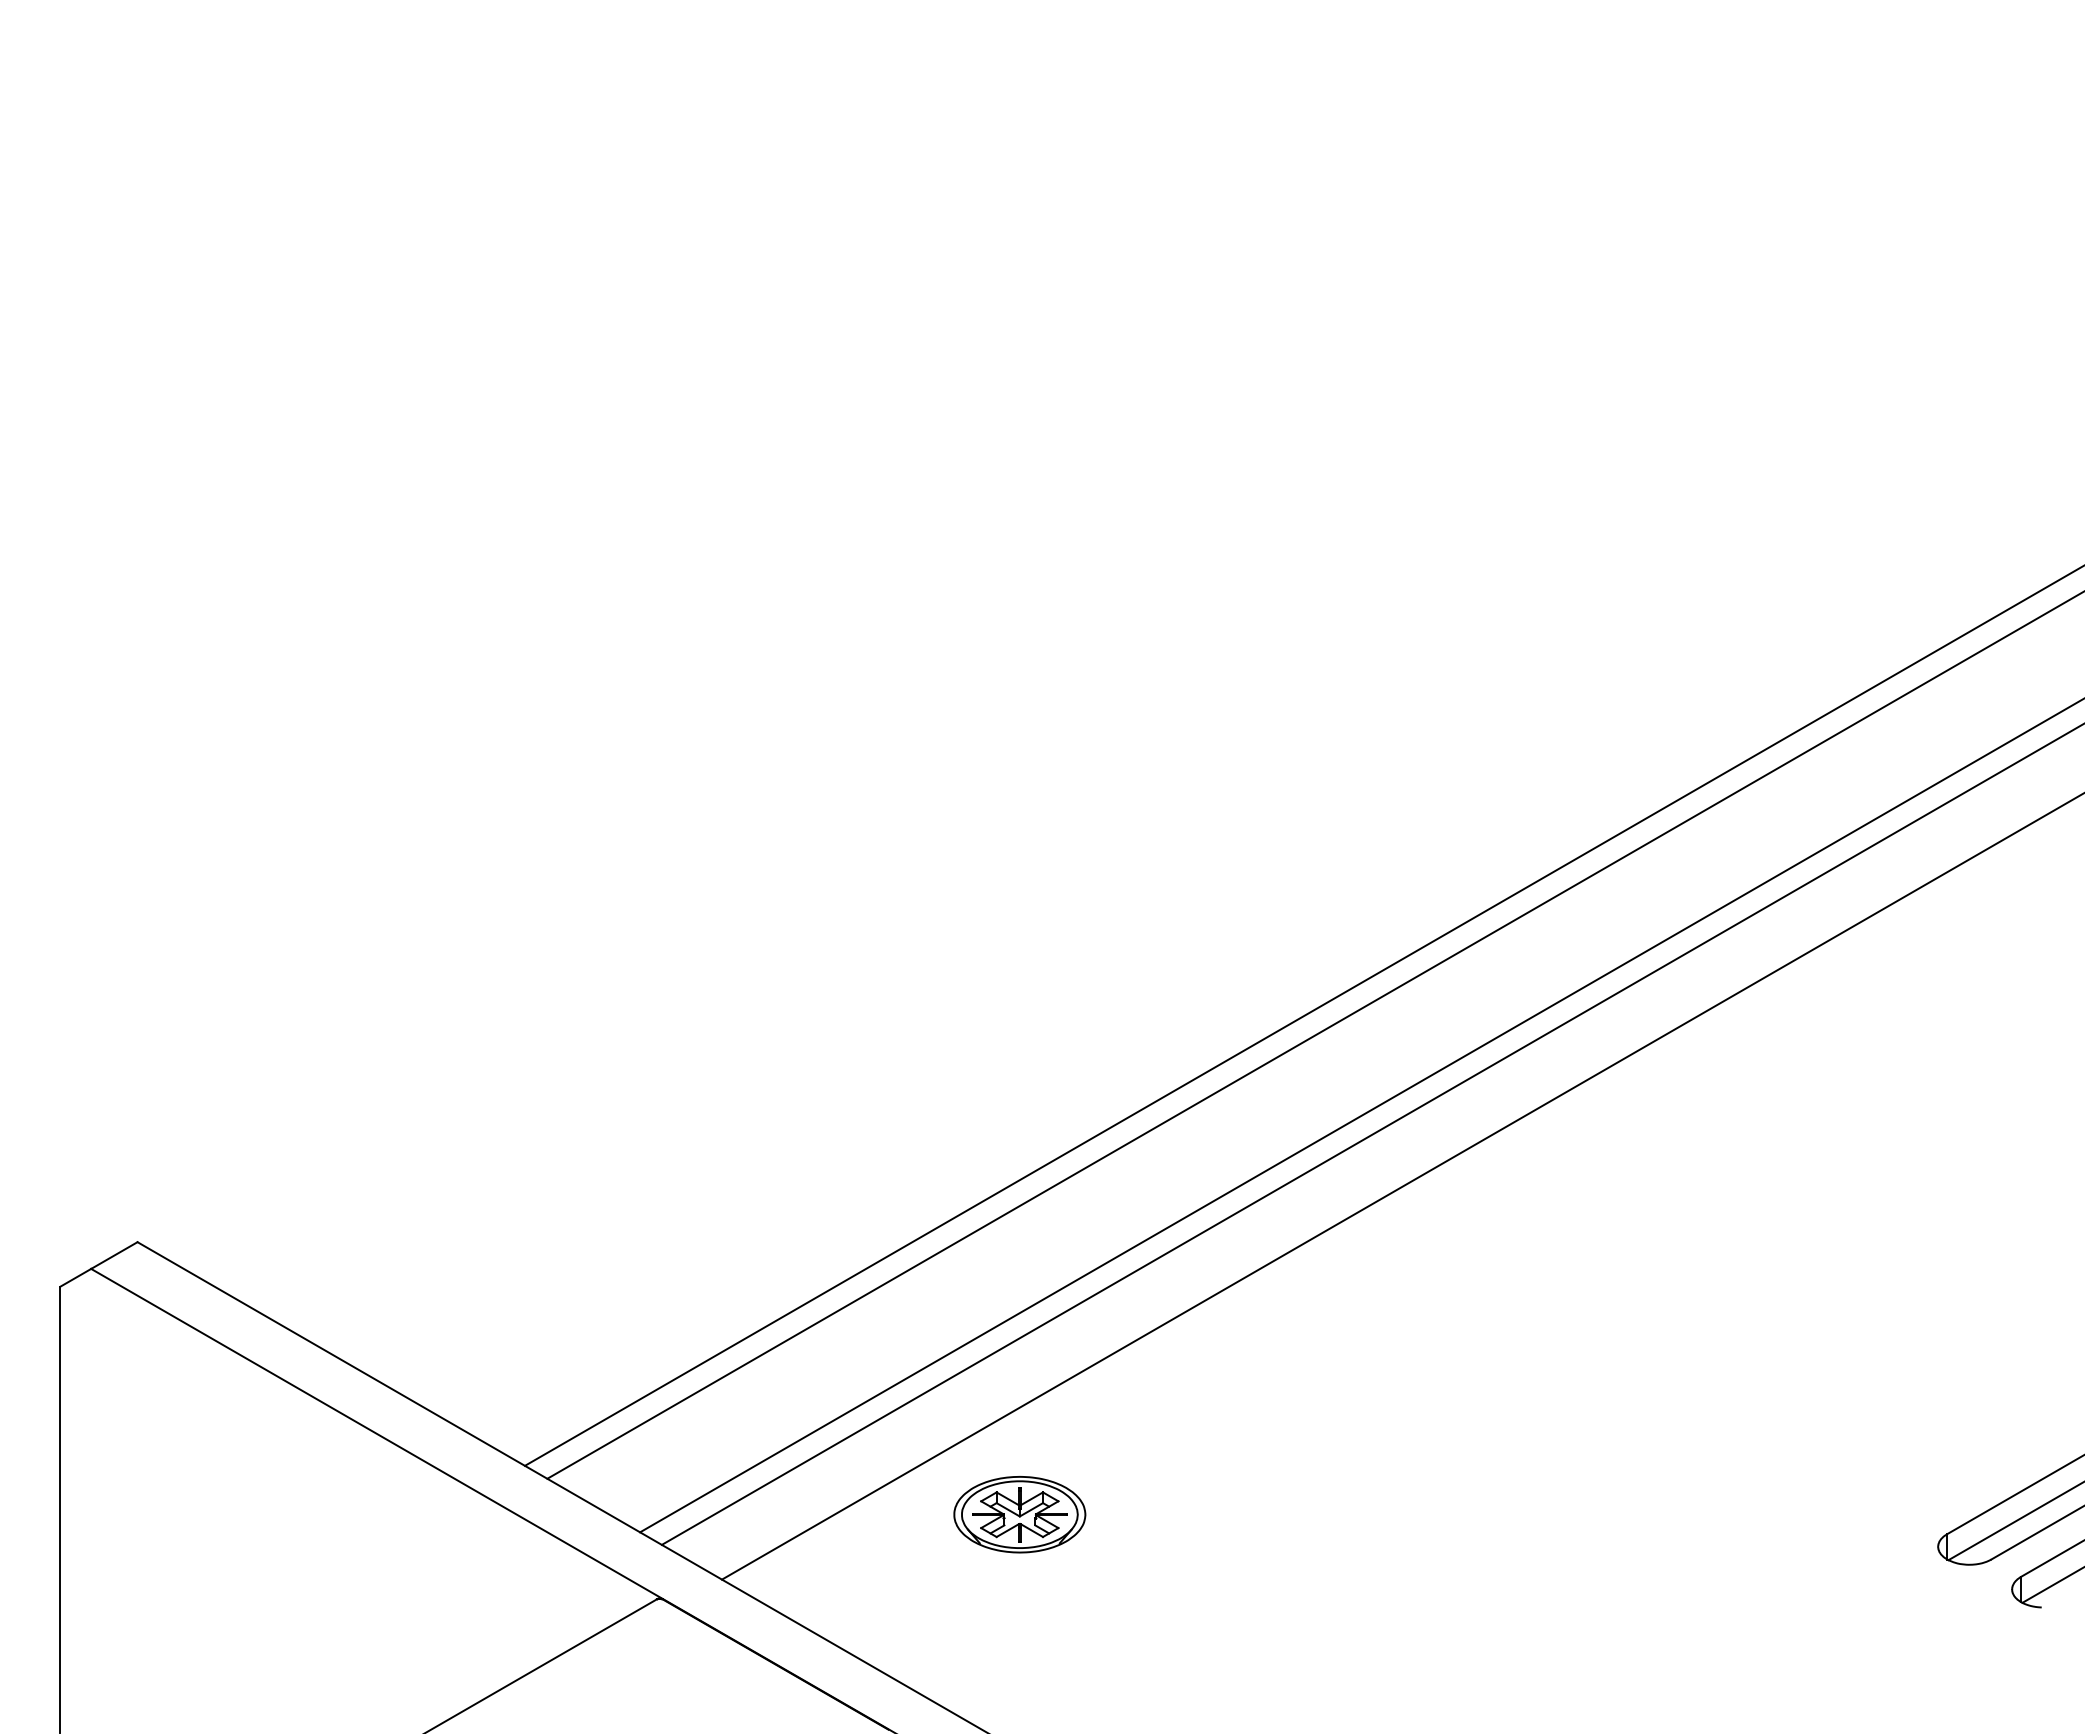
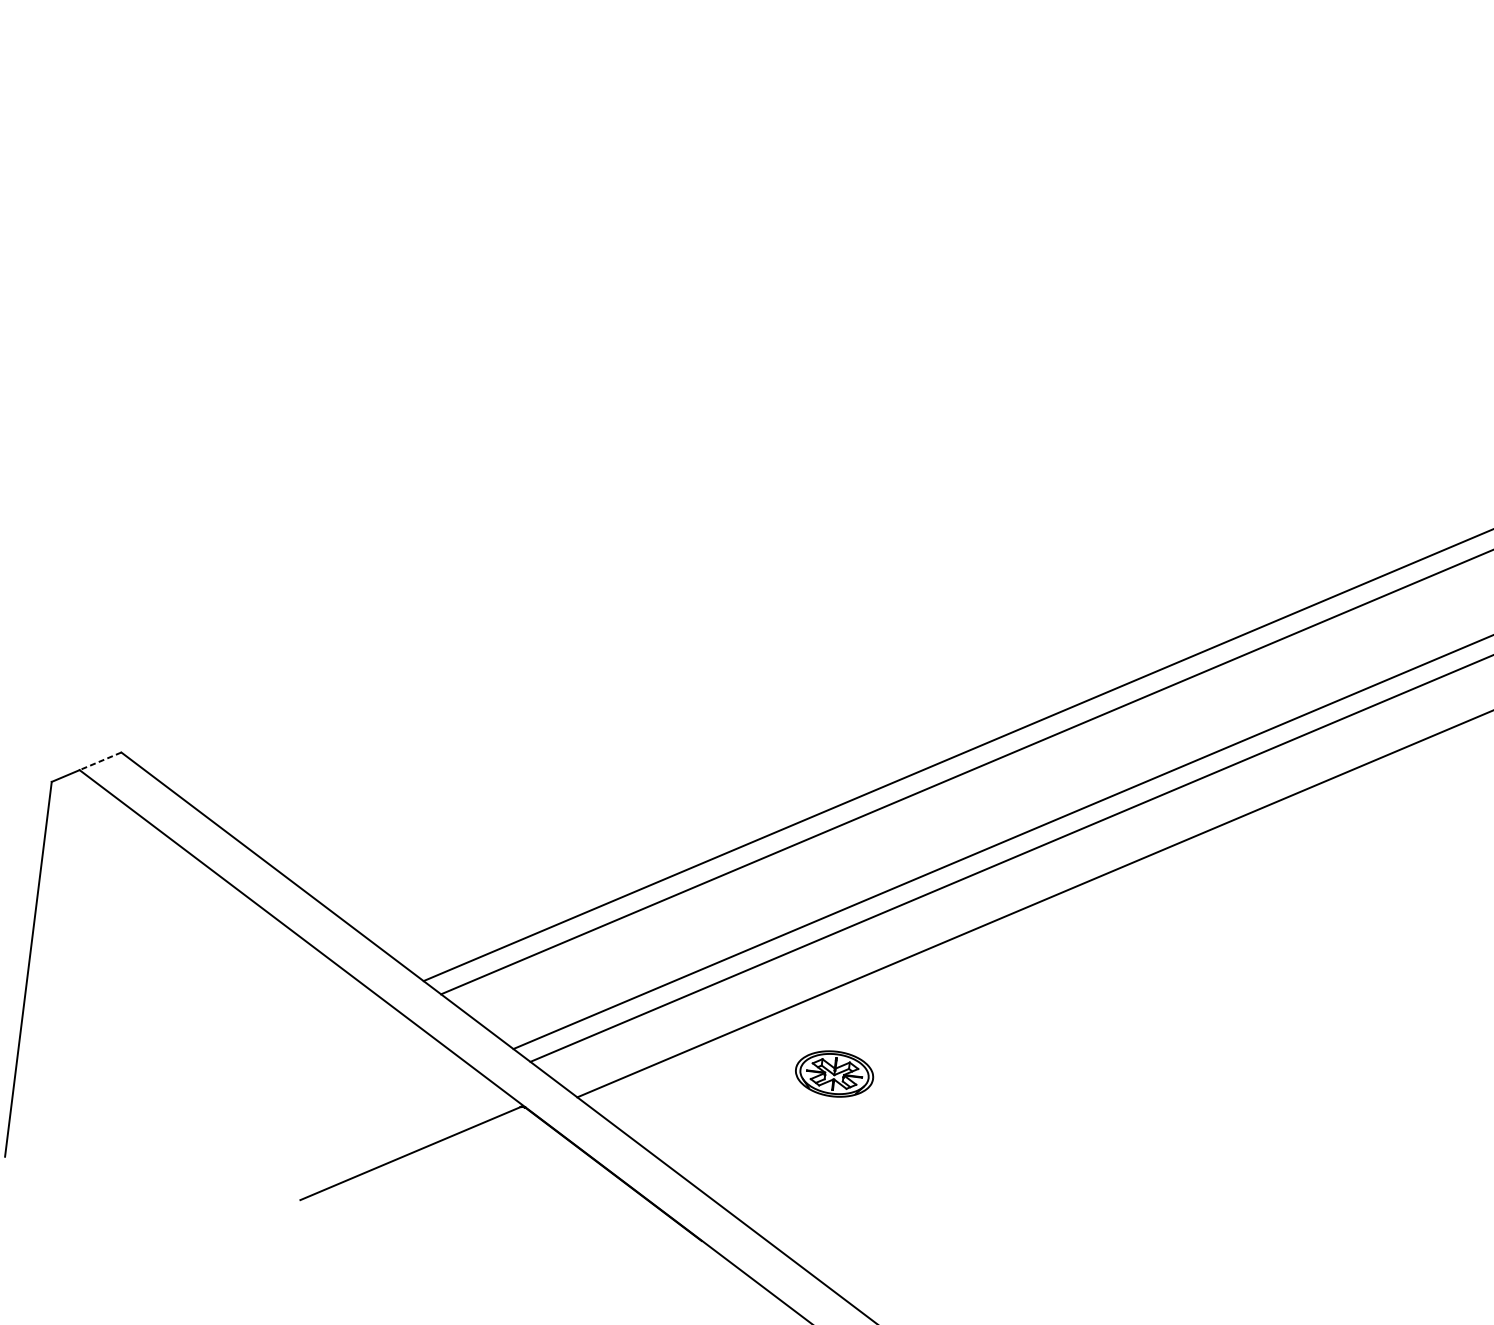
line: (114, 1255) -> (100, 761), solid -> dashed
part: (1019, 1514) -> (834, 1073), size x0.7

